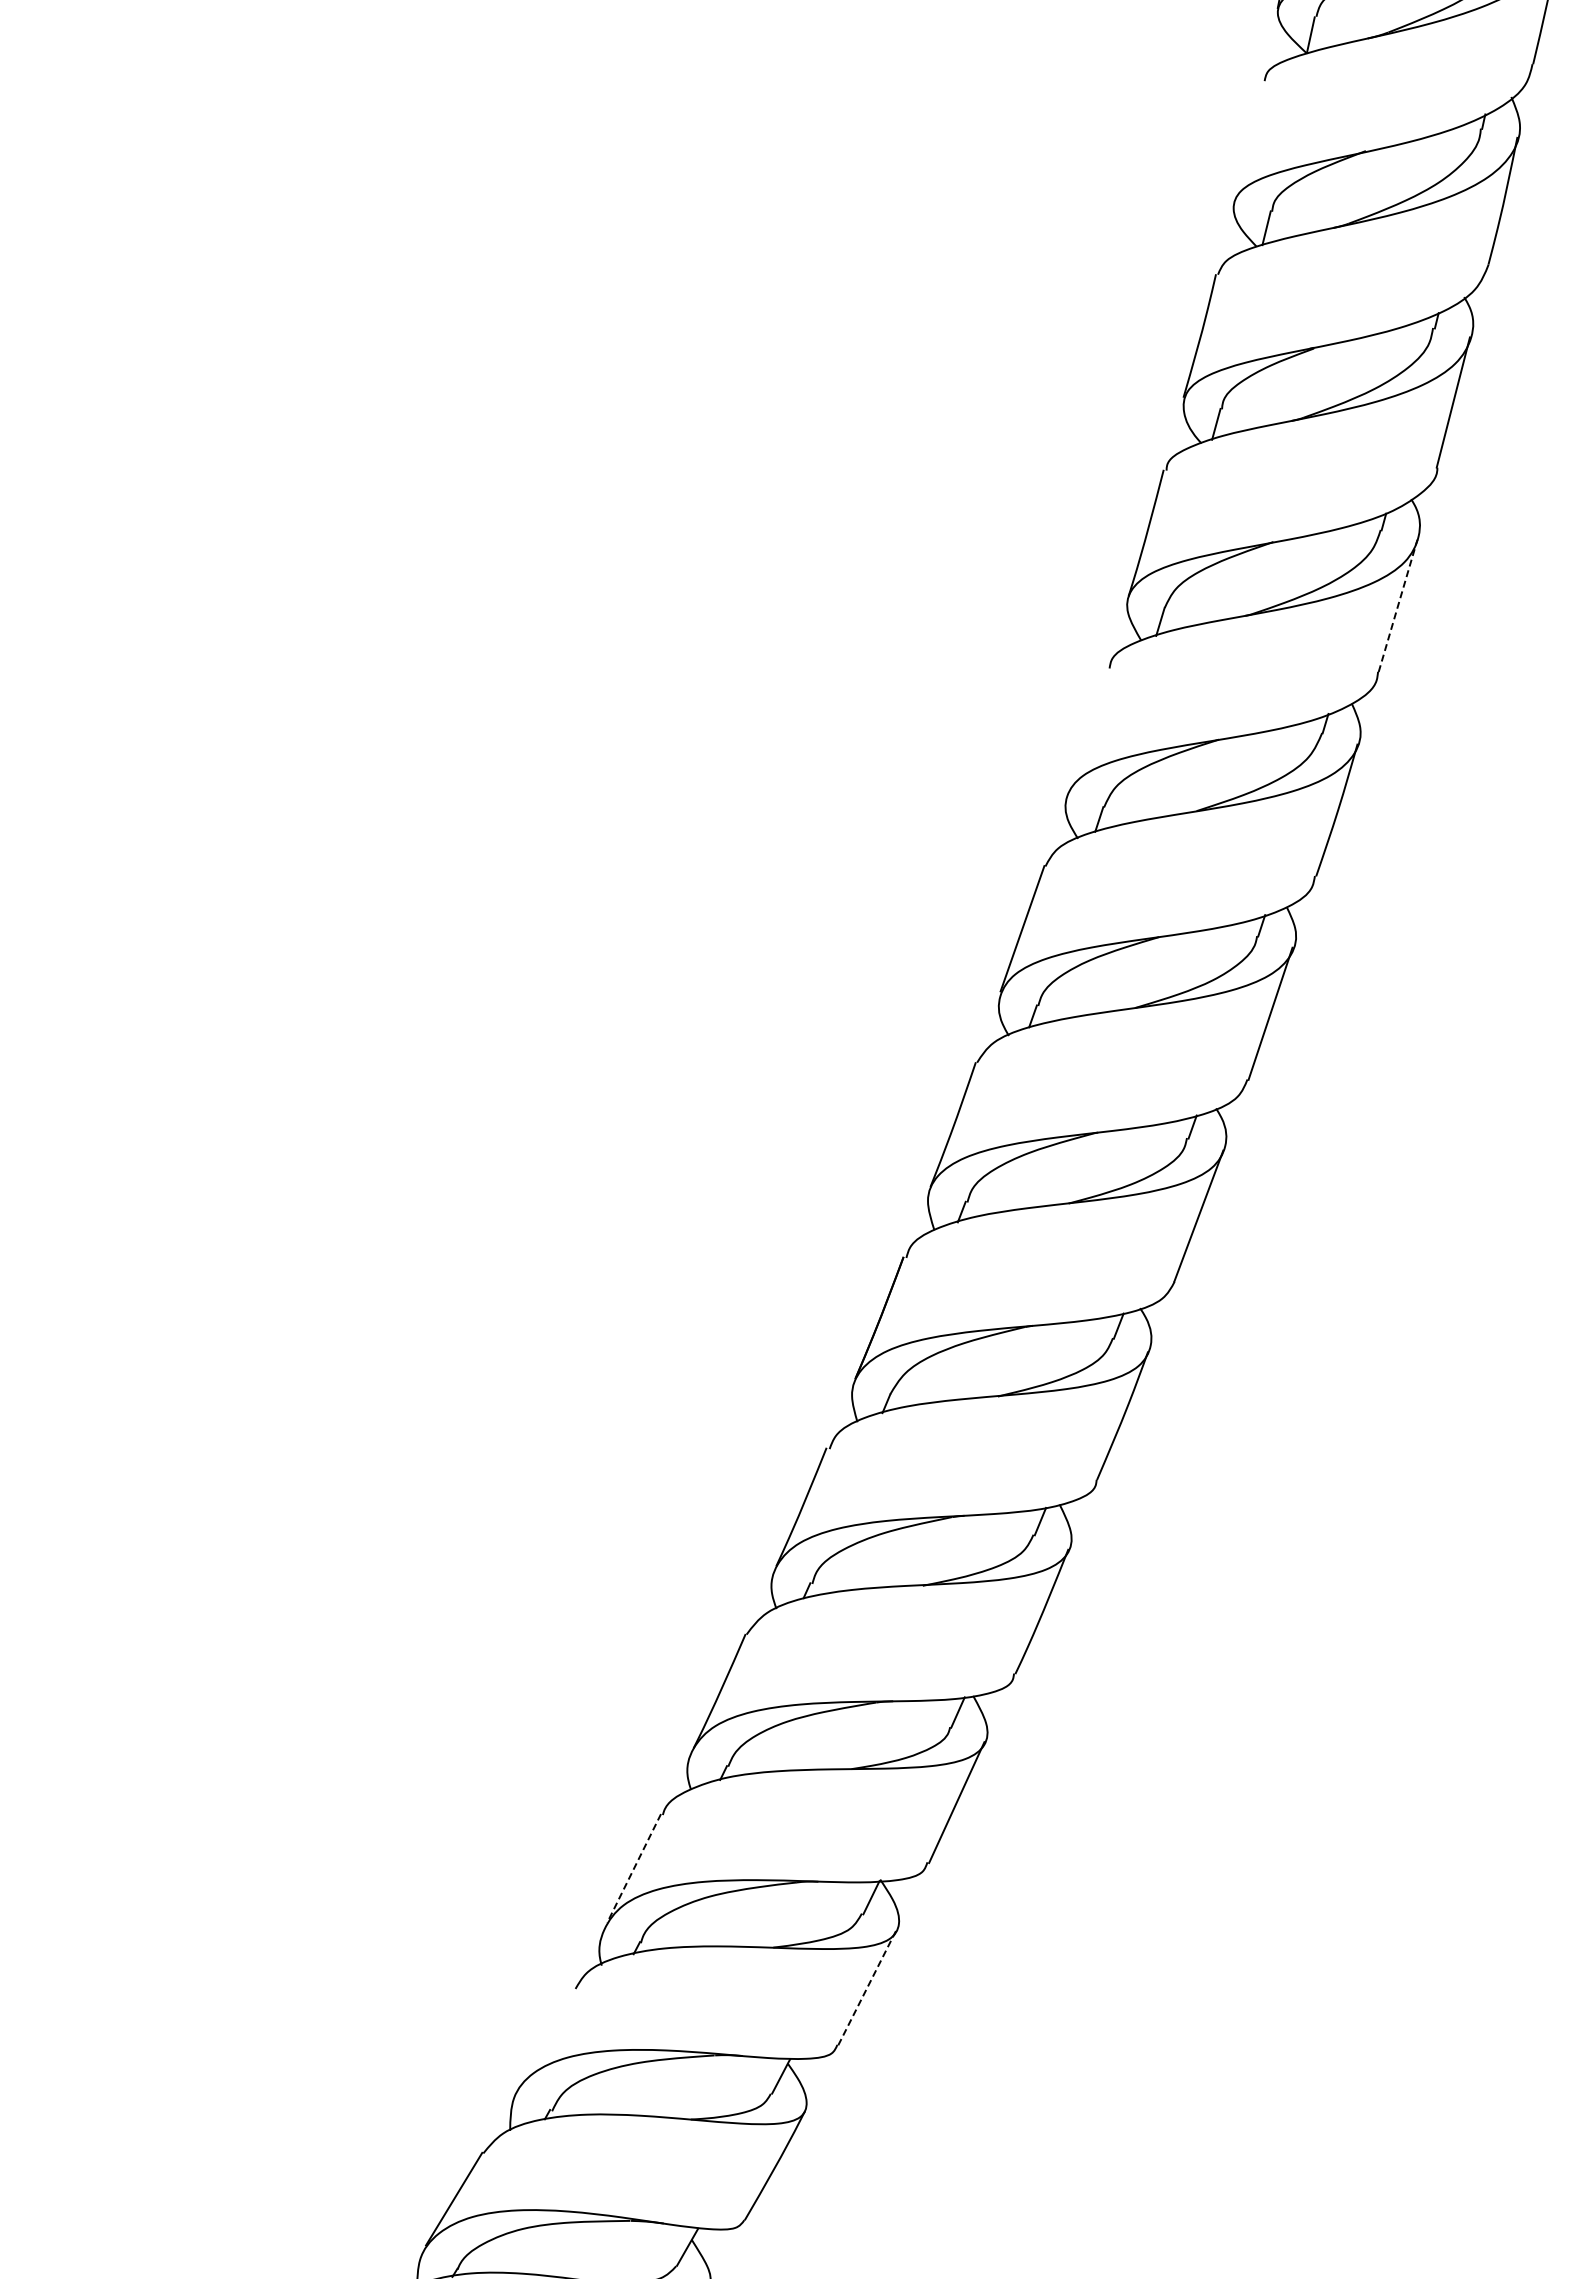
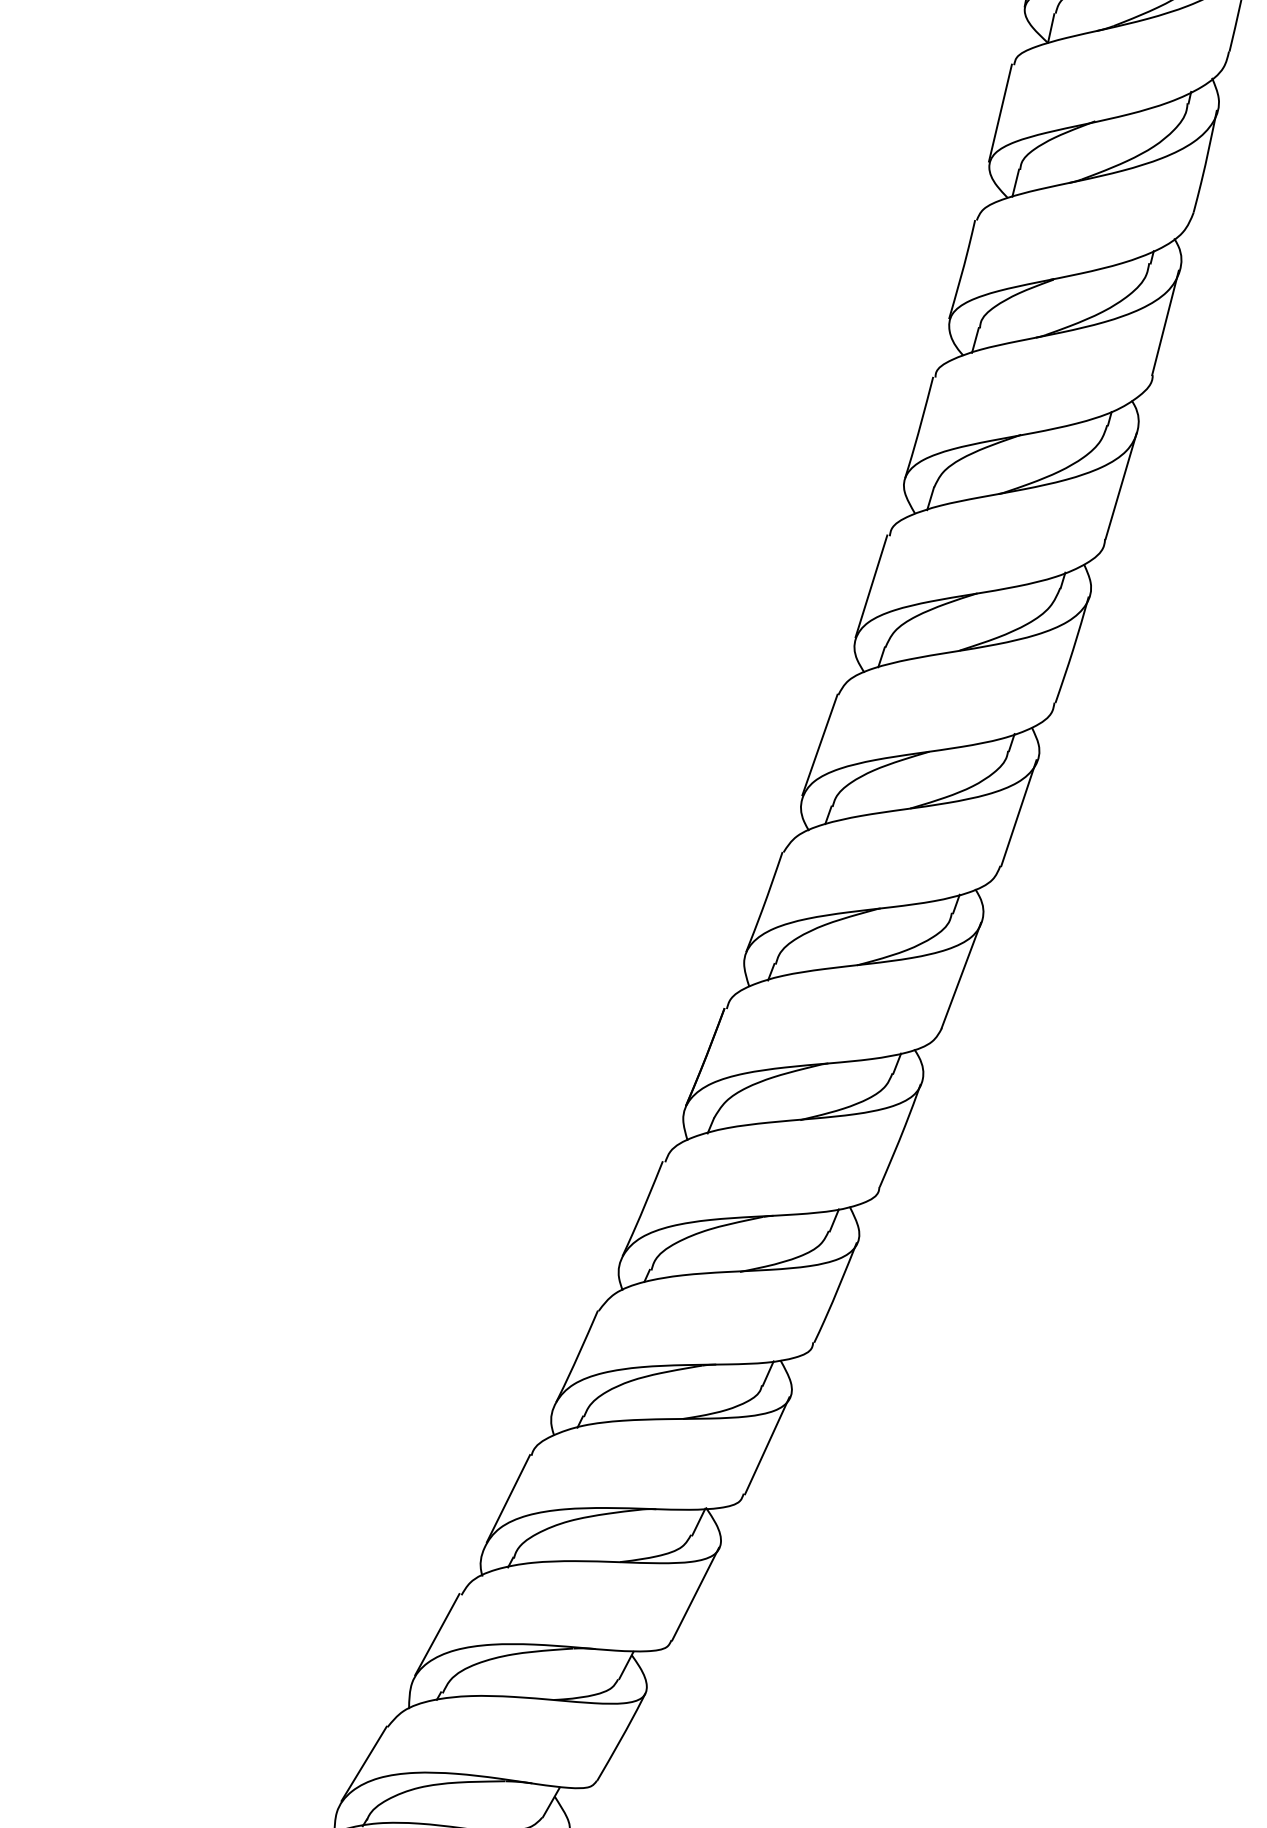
line: (1247, 140) -> (1000, 112), added
line: (1398, 605) -> (1121, 485), dashed -> solid
line: (1086, 730) -> (871, 585), added
line: (634, 1868) -> (508, 1498), dashed -> solid
line: (867, 1987) -> (695, 1594), dashed -> solid
line: (544, 2037) -> (436, 1634), added

